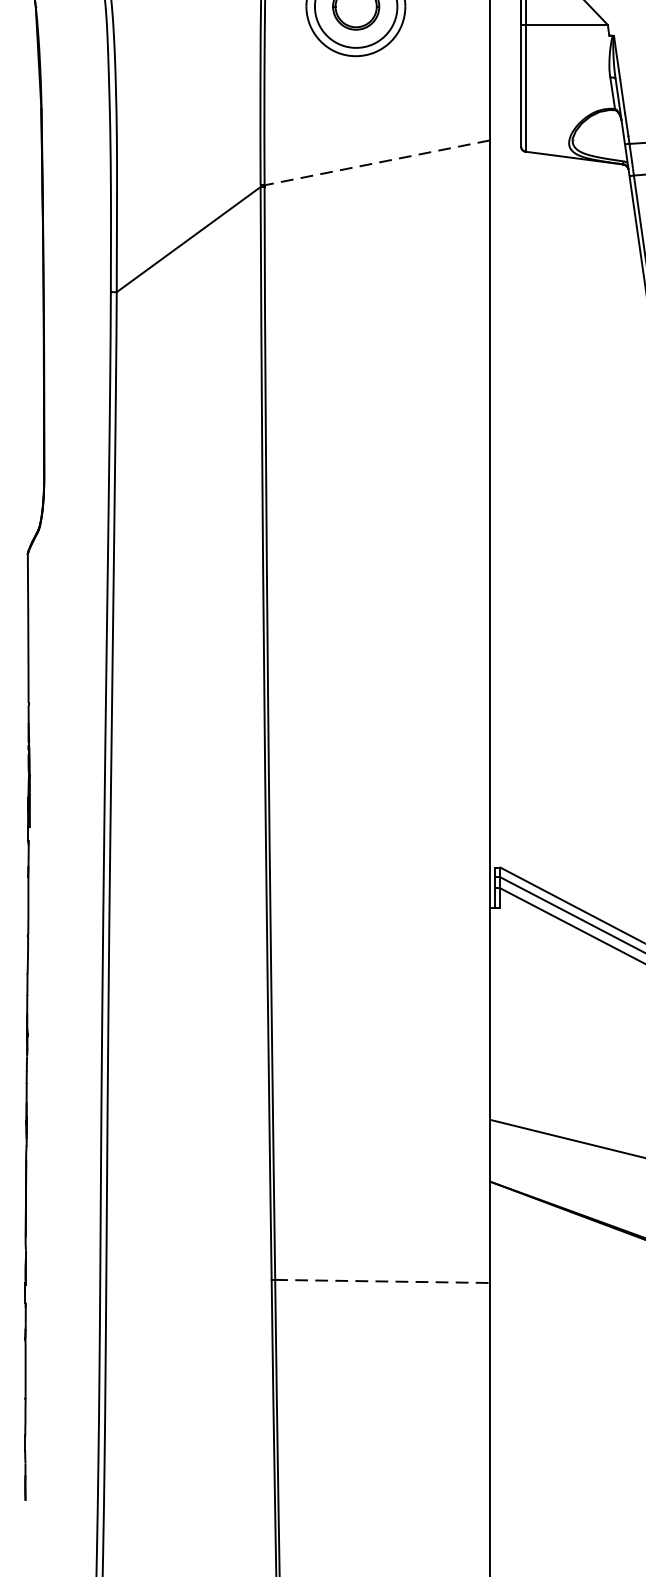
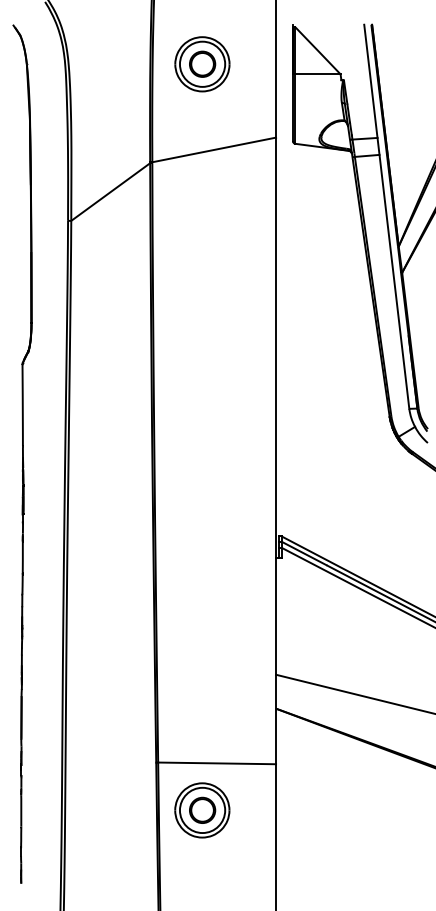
line: (376, 163) -> (213, 150), dashed -> solid
line: (383, 1281) -> (217, 763), dashed -> solid
part: (356, 1367) -> (202, 810), added

